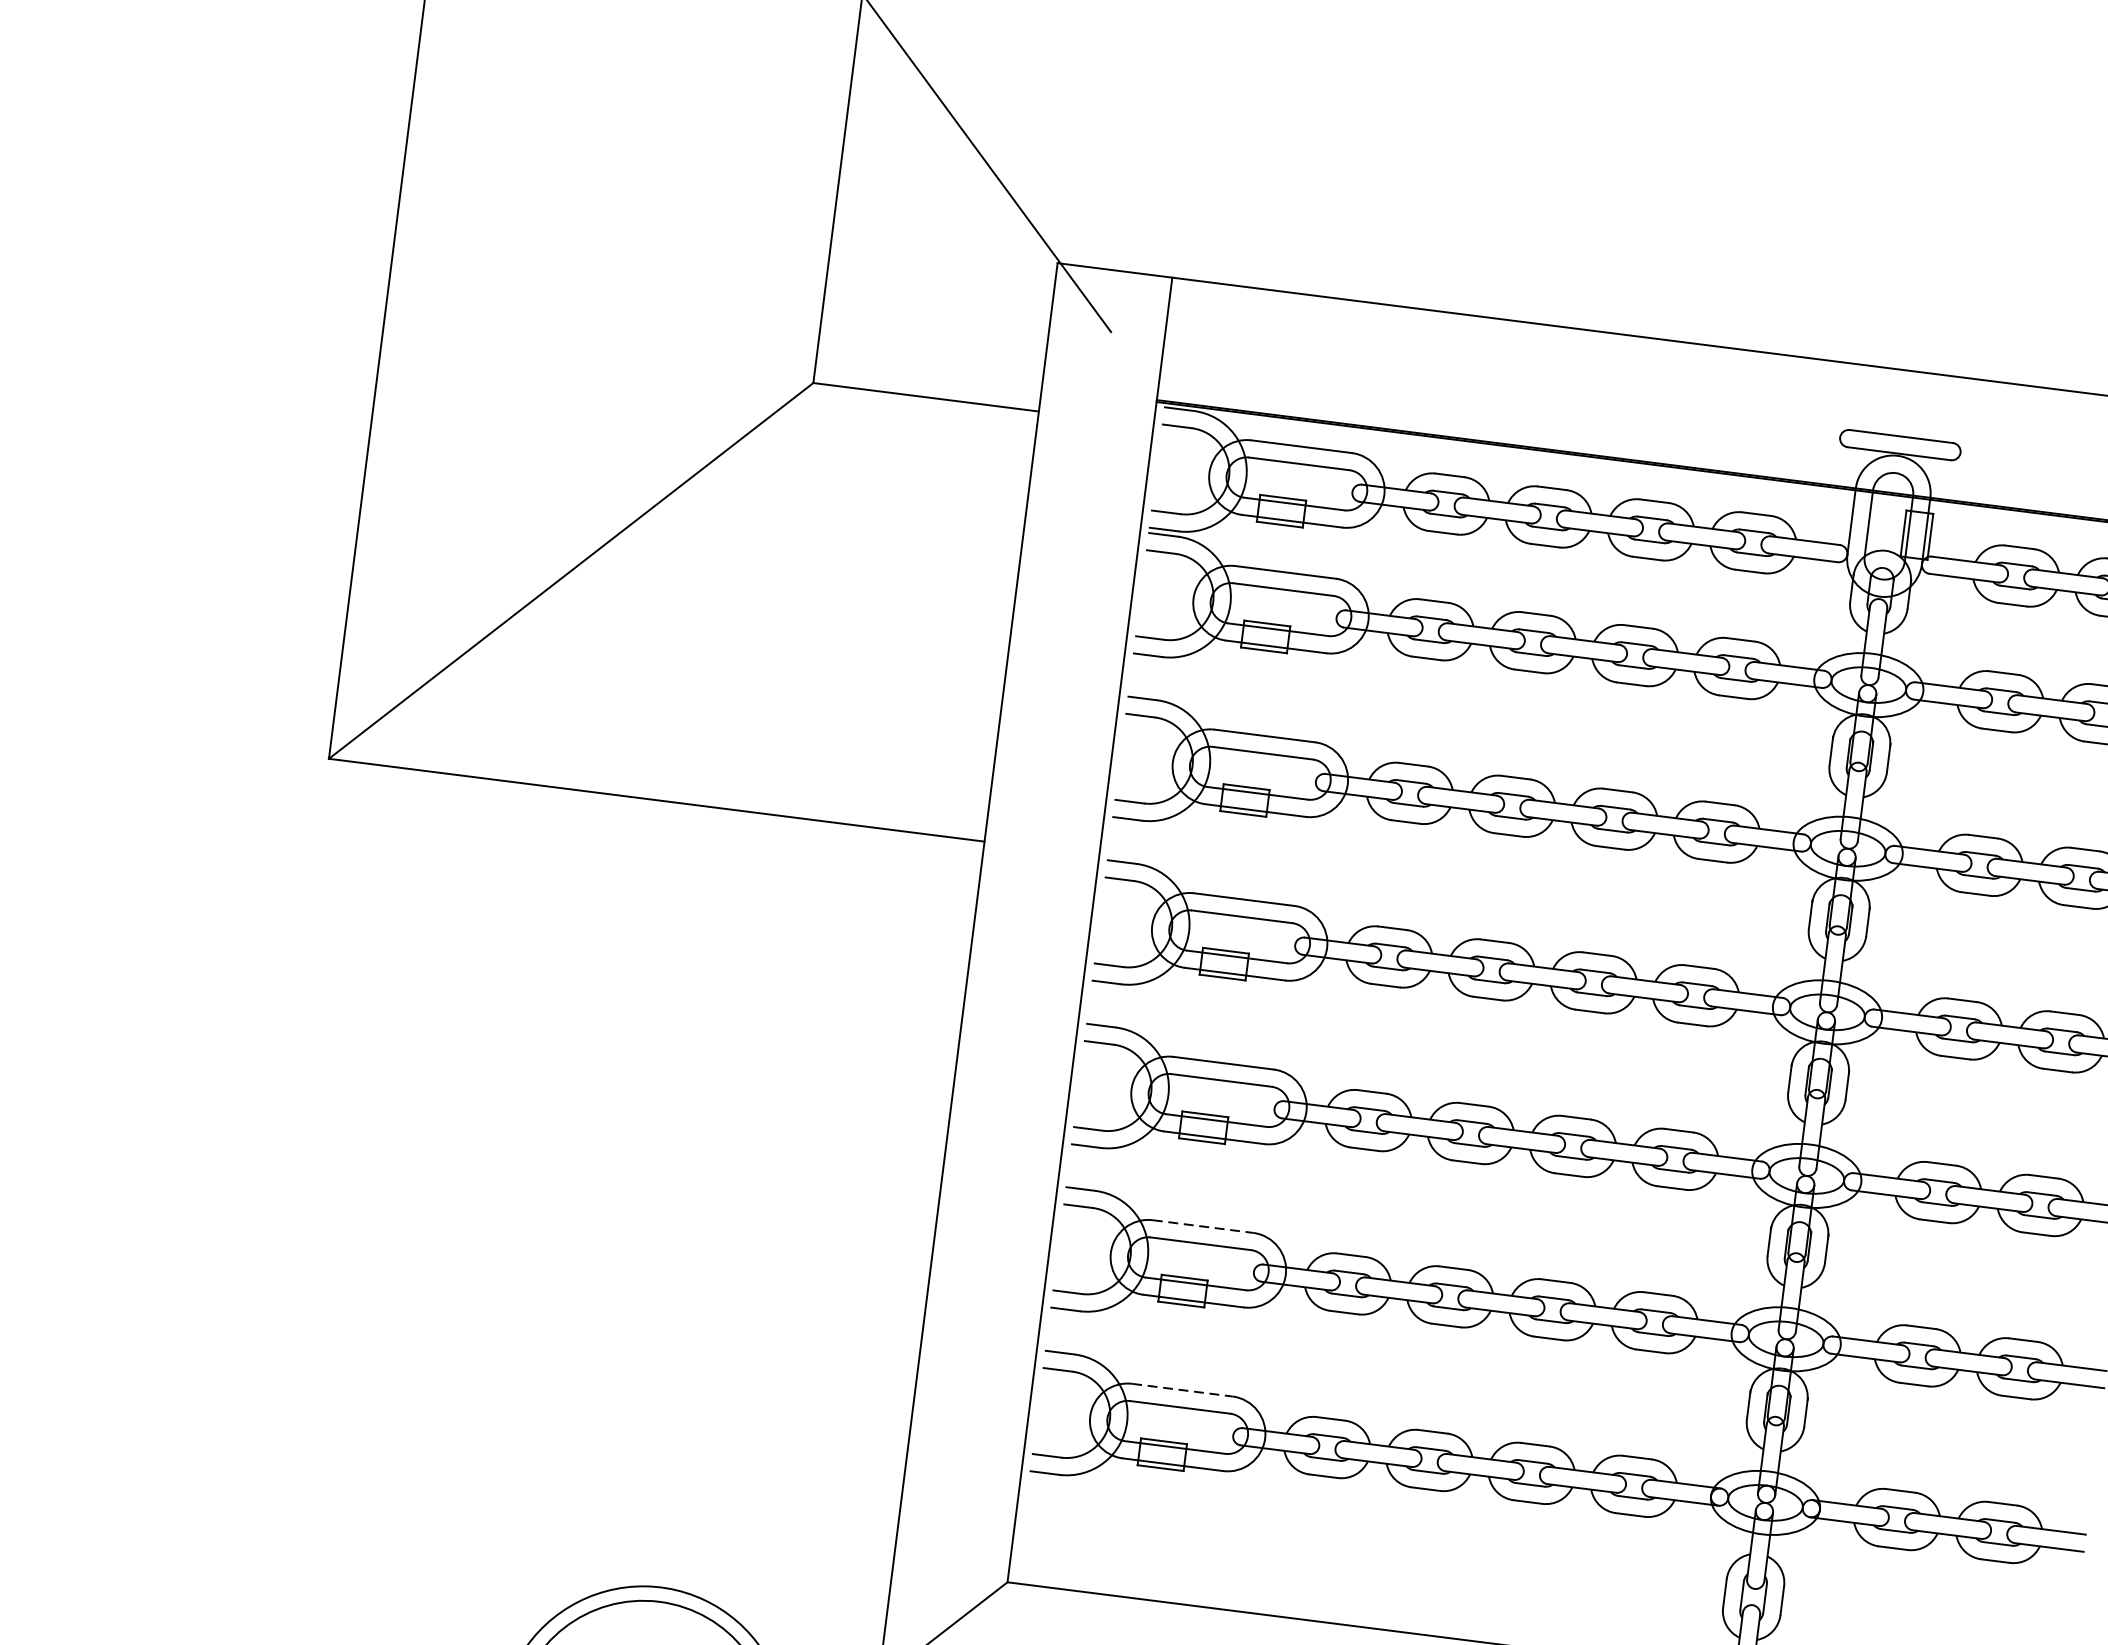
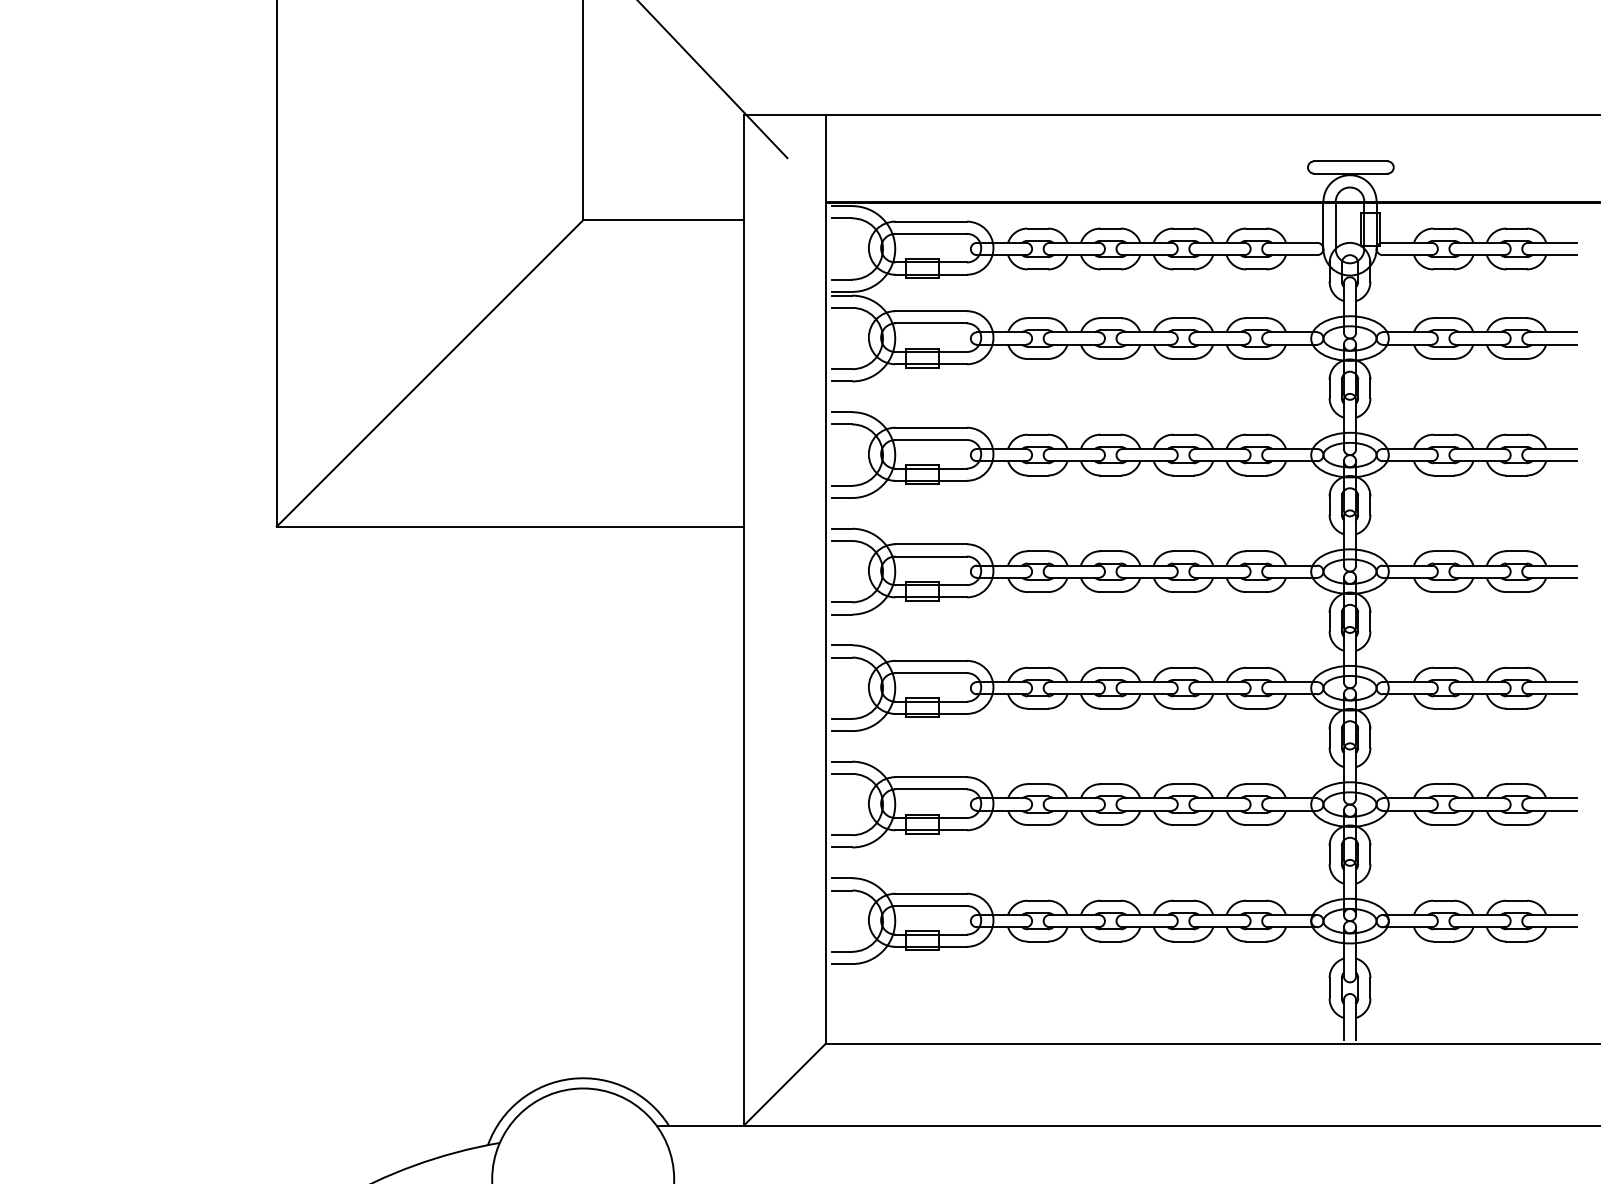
line: (1203, 1227) -> (931, 777), dashed -> solid
line: (1182, 1389) -> (931, 893), dashed -> solid

